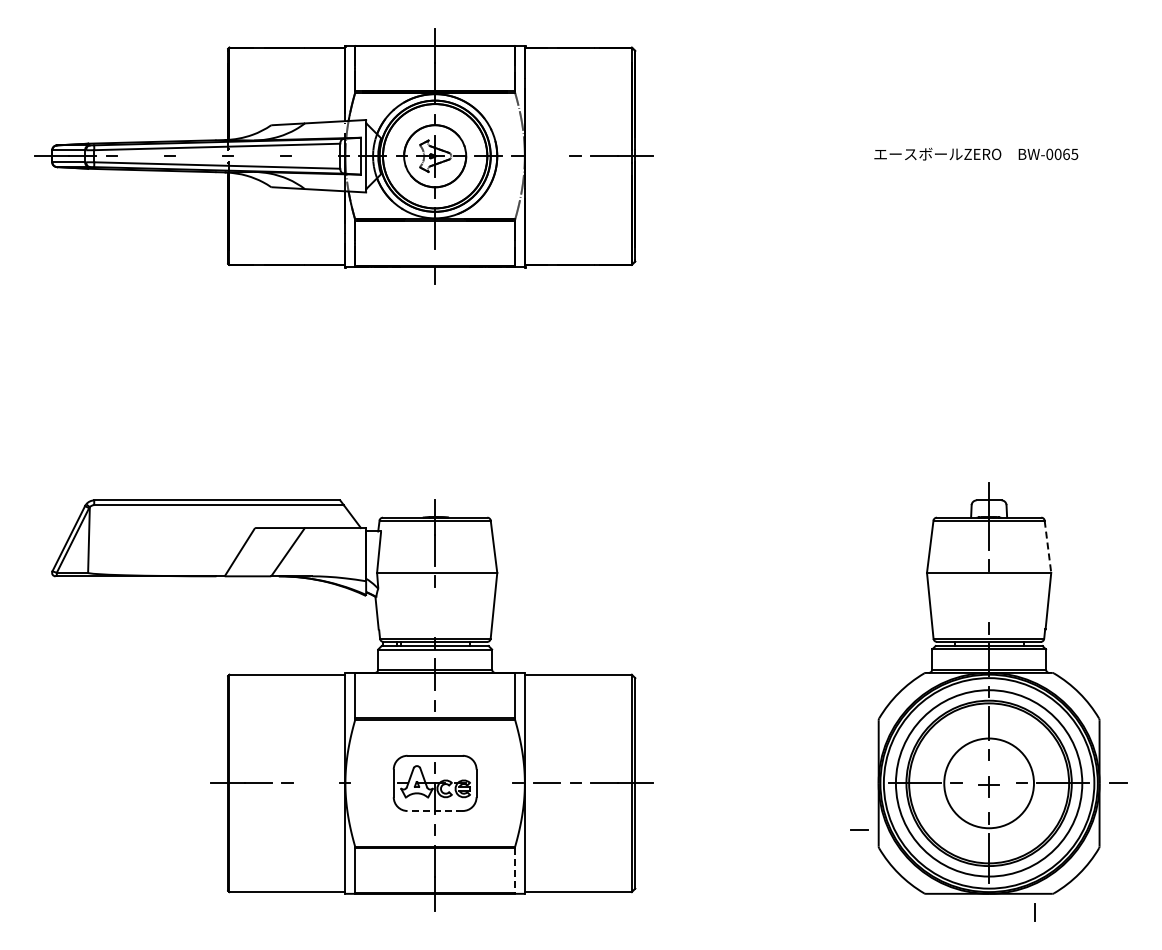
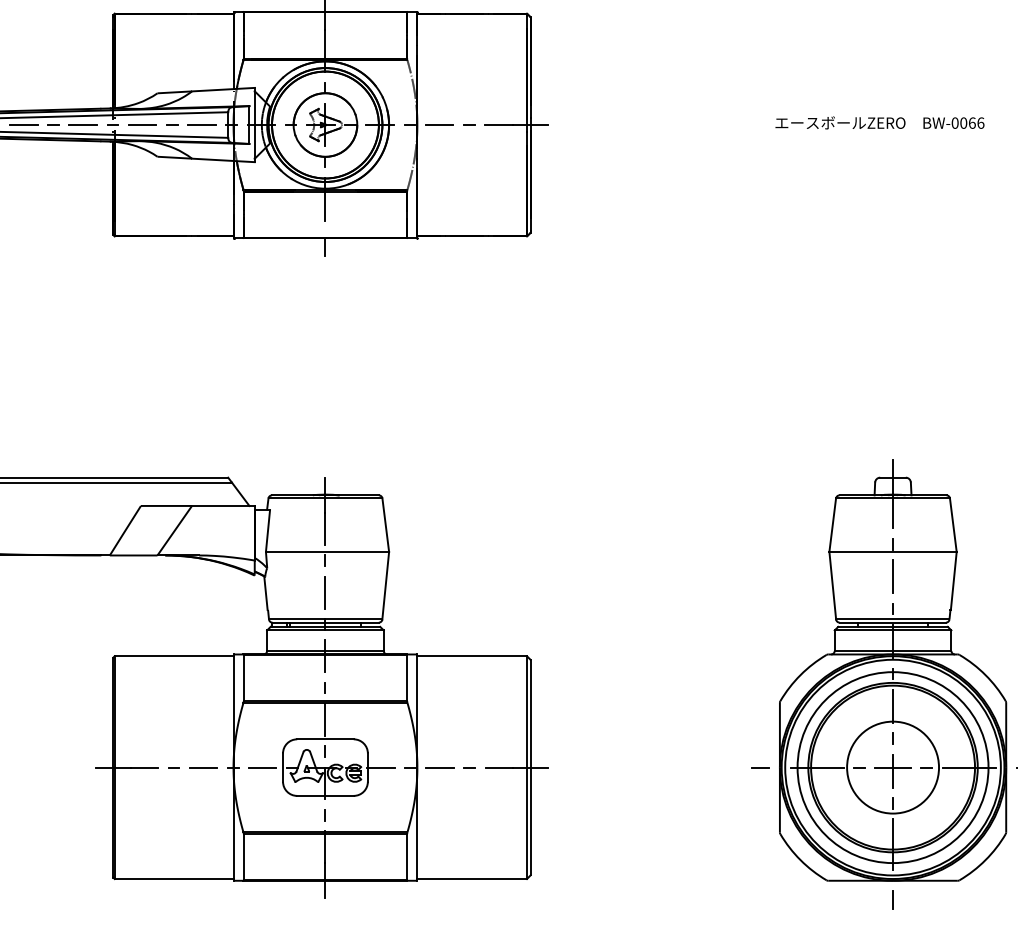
text: (1074, 153) -> (980, 122), BW-0065 -> BW-0066
line: (140, 156) -> (23, 125), added
line: (198, 156) -> (82, 125), added
line: (256, 156) -> (142, 125), added
line: (314, 156) -> (201, 125), added
line: (546, 156) -> (439, 125), added
line: (1048, 547) -> (953, 525), dashed -> solid
line: (989, 596) -> (893, 576), added
line: (434, 612) -> (324, 592), added
line: (435, 736) -> (325, 719), added
line: (316, 783) -> (203, 767), added
line: (373, 783) -> (262, 767), added
line: (489, 783) -> (381, 767), added
part: (988, 786) -> (892, 770), size x1.67
line: (435, 811) -> (325, 796), dashed -> solid
line: (859, 829) -> (760, 766), moved
line: (514, 870) -> (406, 856), dashed -> solid
line: (1034, 912) -> (892, 899), moved

